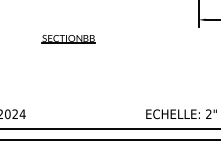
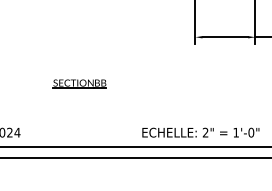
part: (68, 38) -> (79, 83), moved

